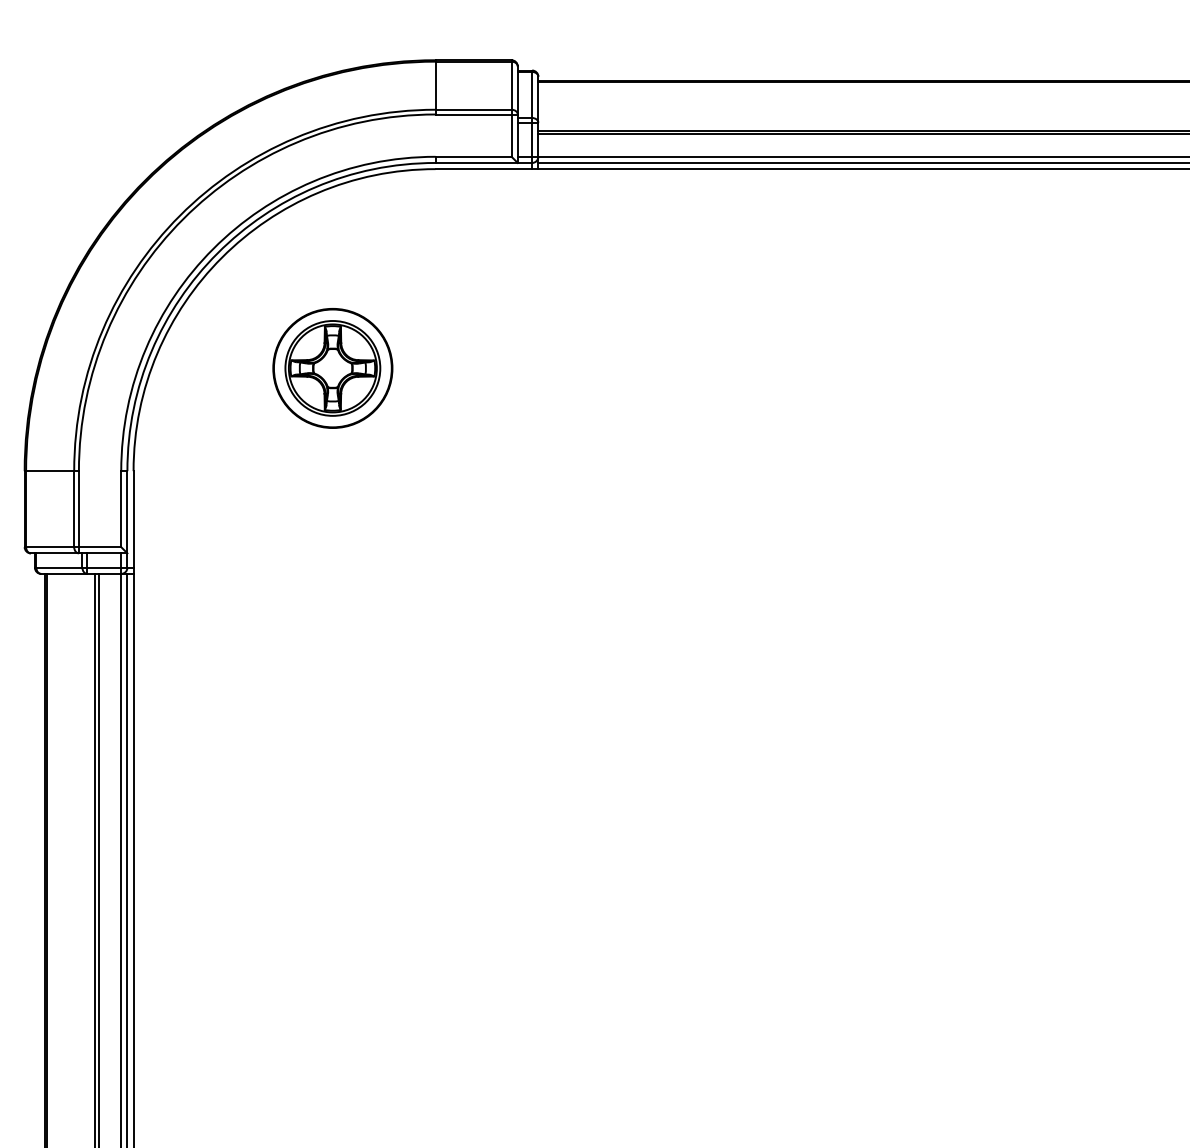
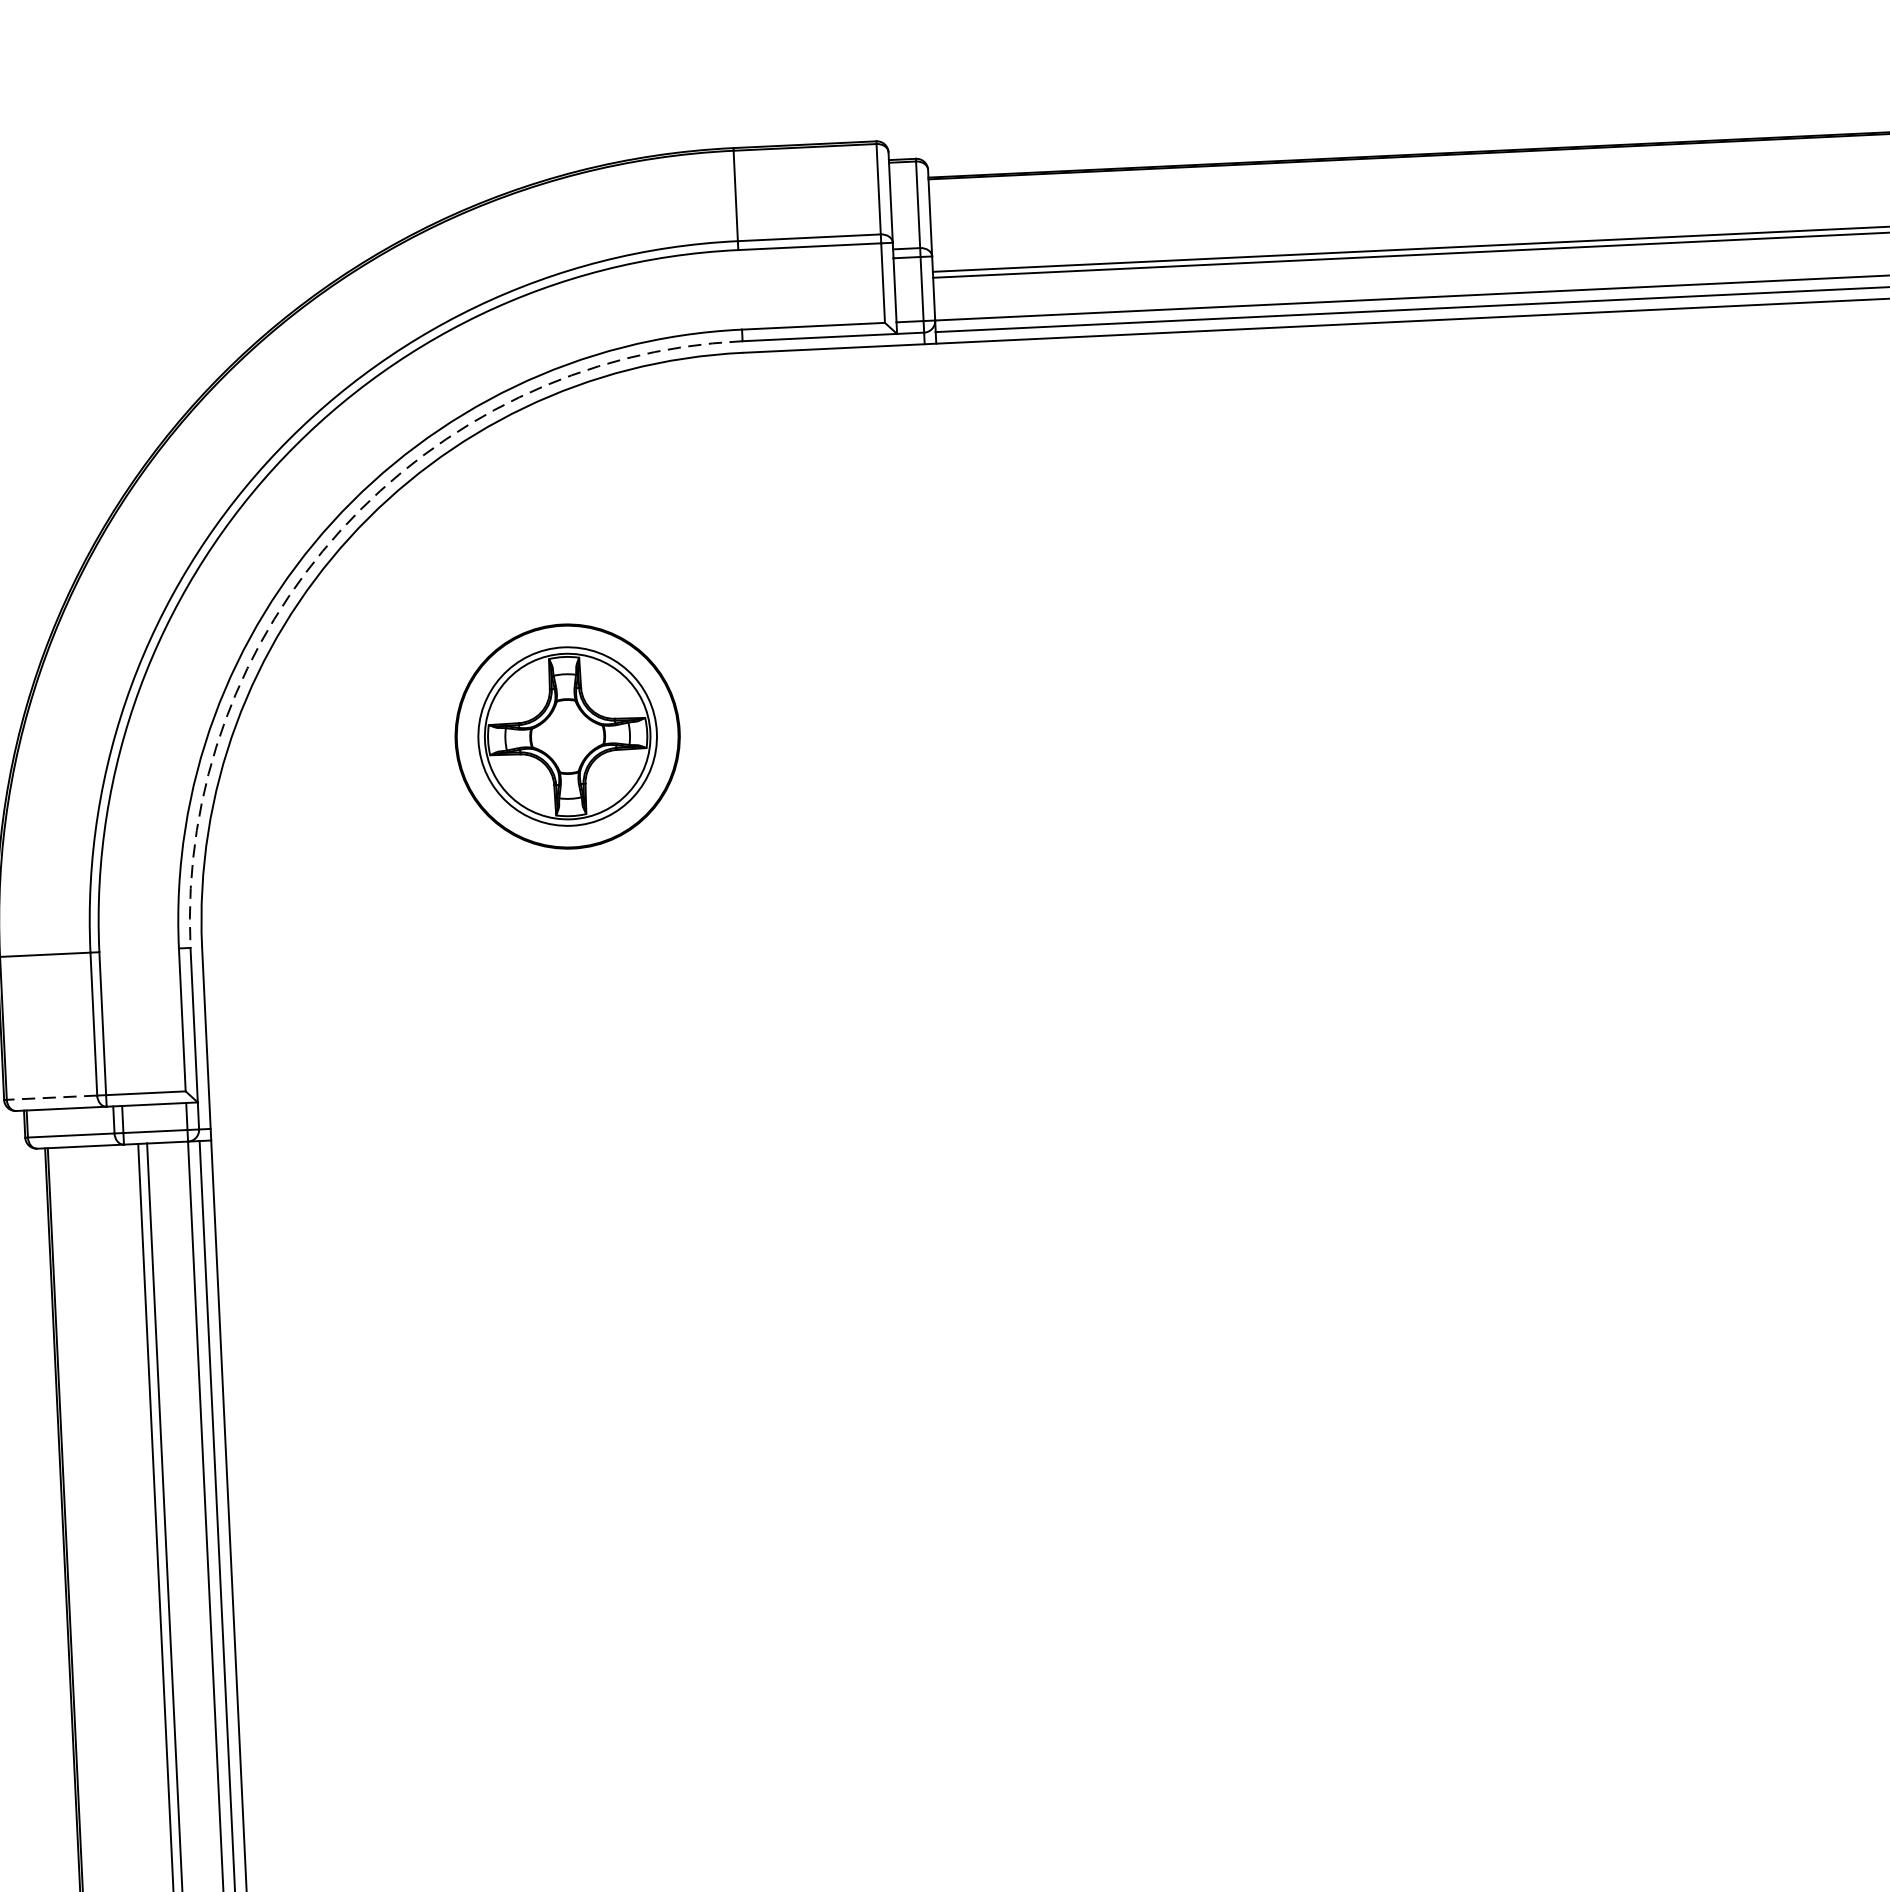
arc: (217, 253) -> (340, 530), solid -> dashed
line: (49, 547) -> (50, 1098), solid -> dashed

